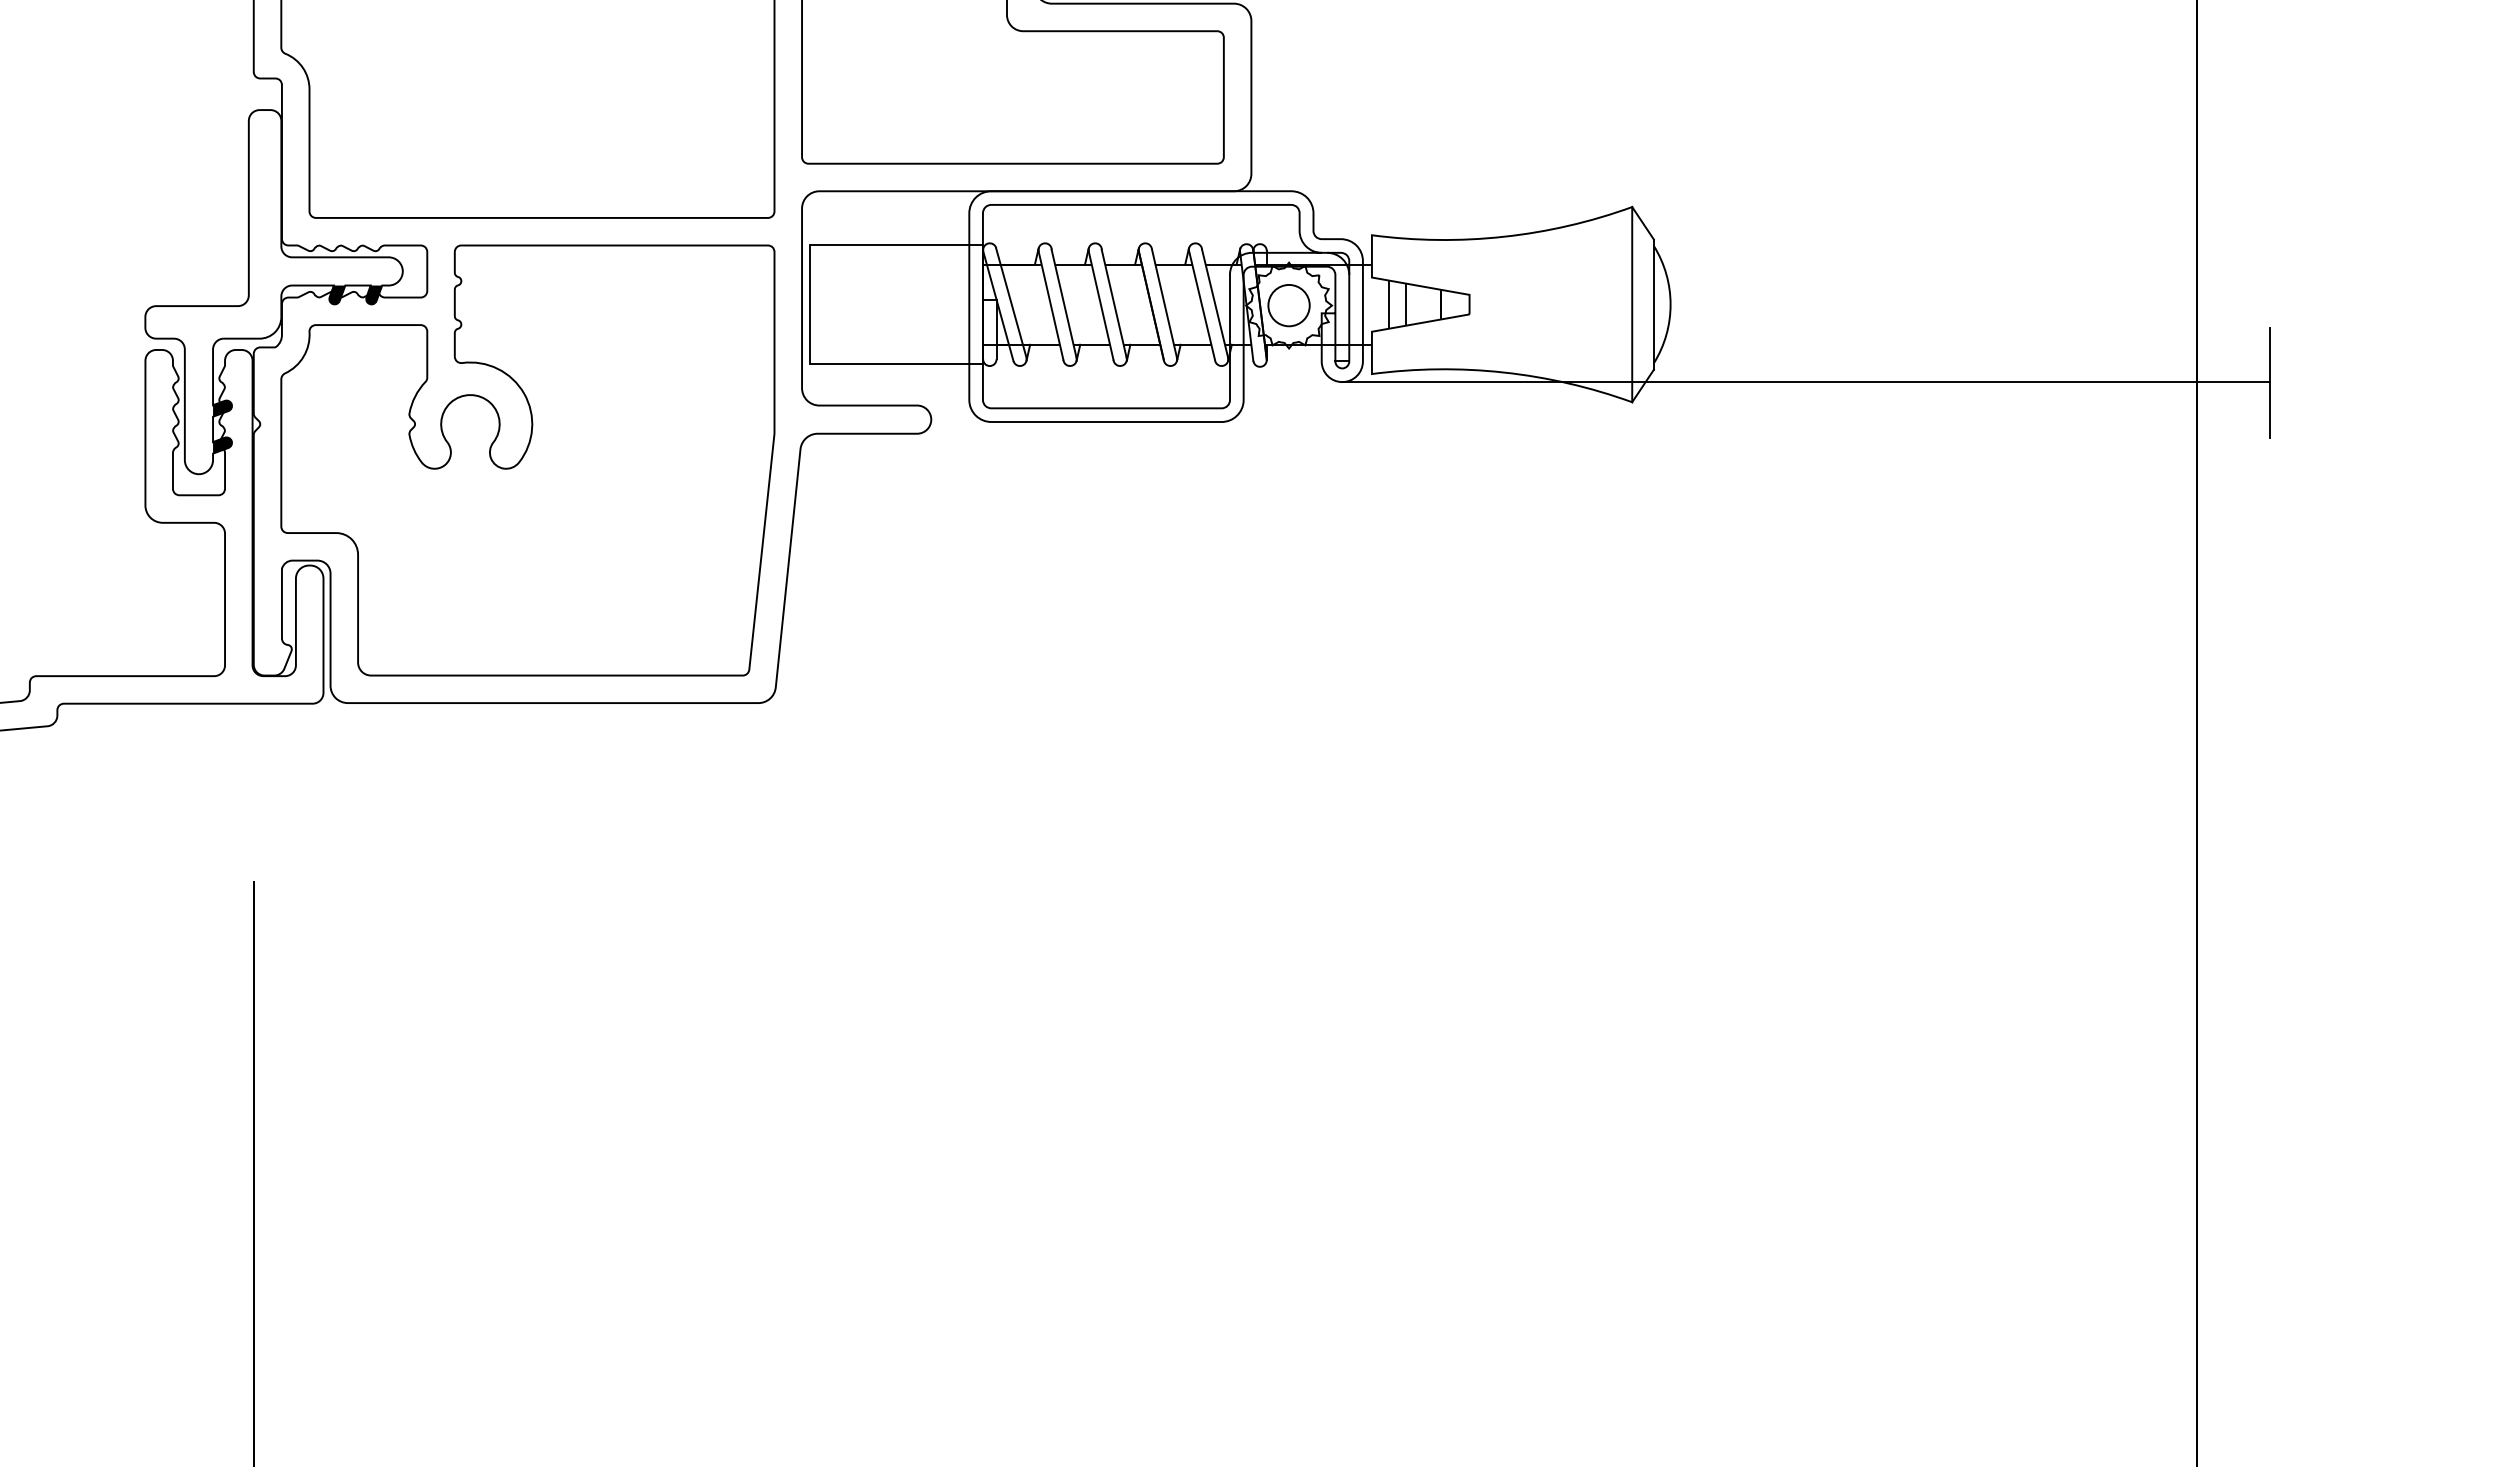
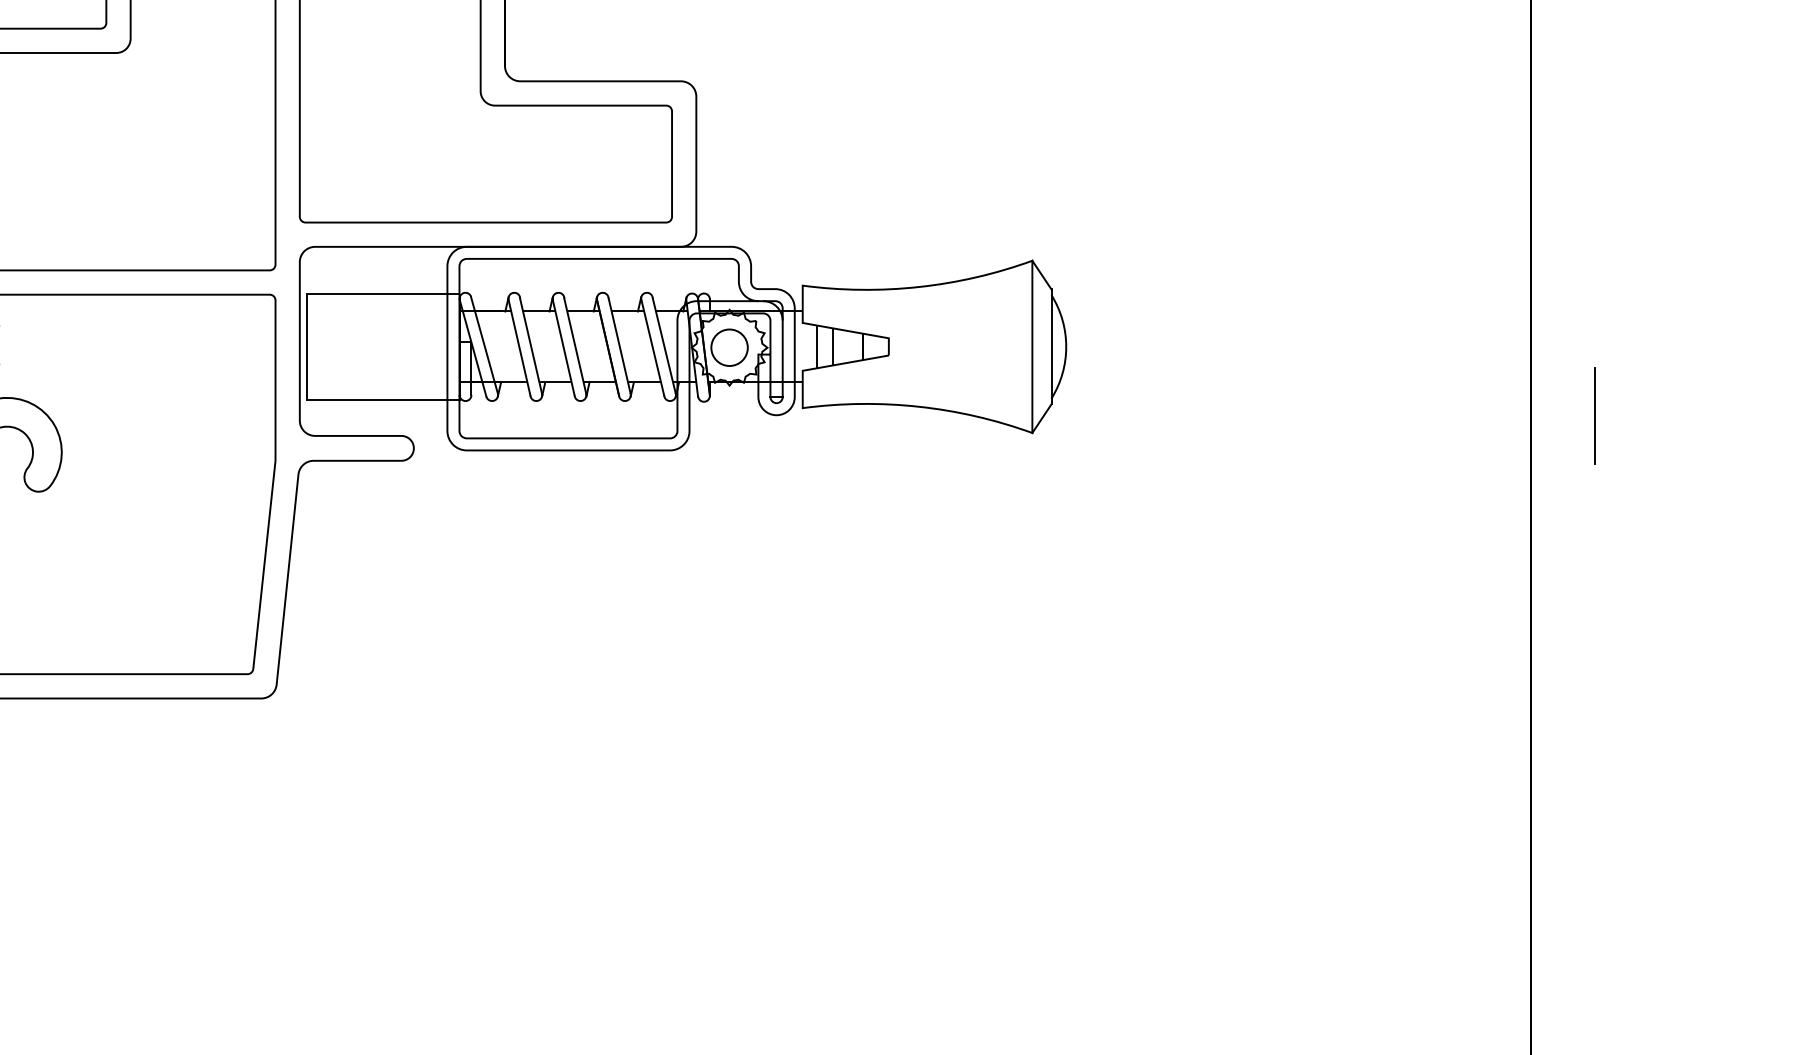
line: (1805, 382) -> (1185, 415), removed

